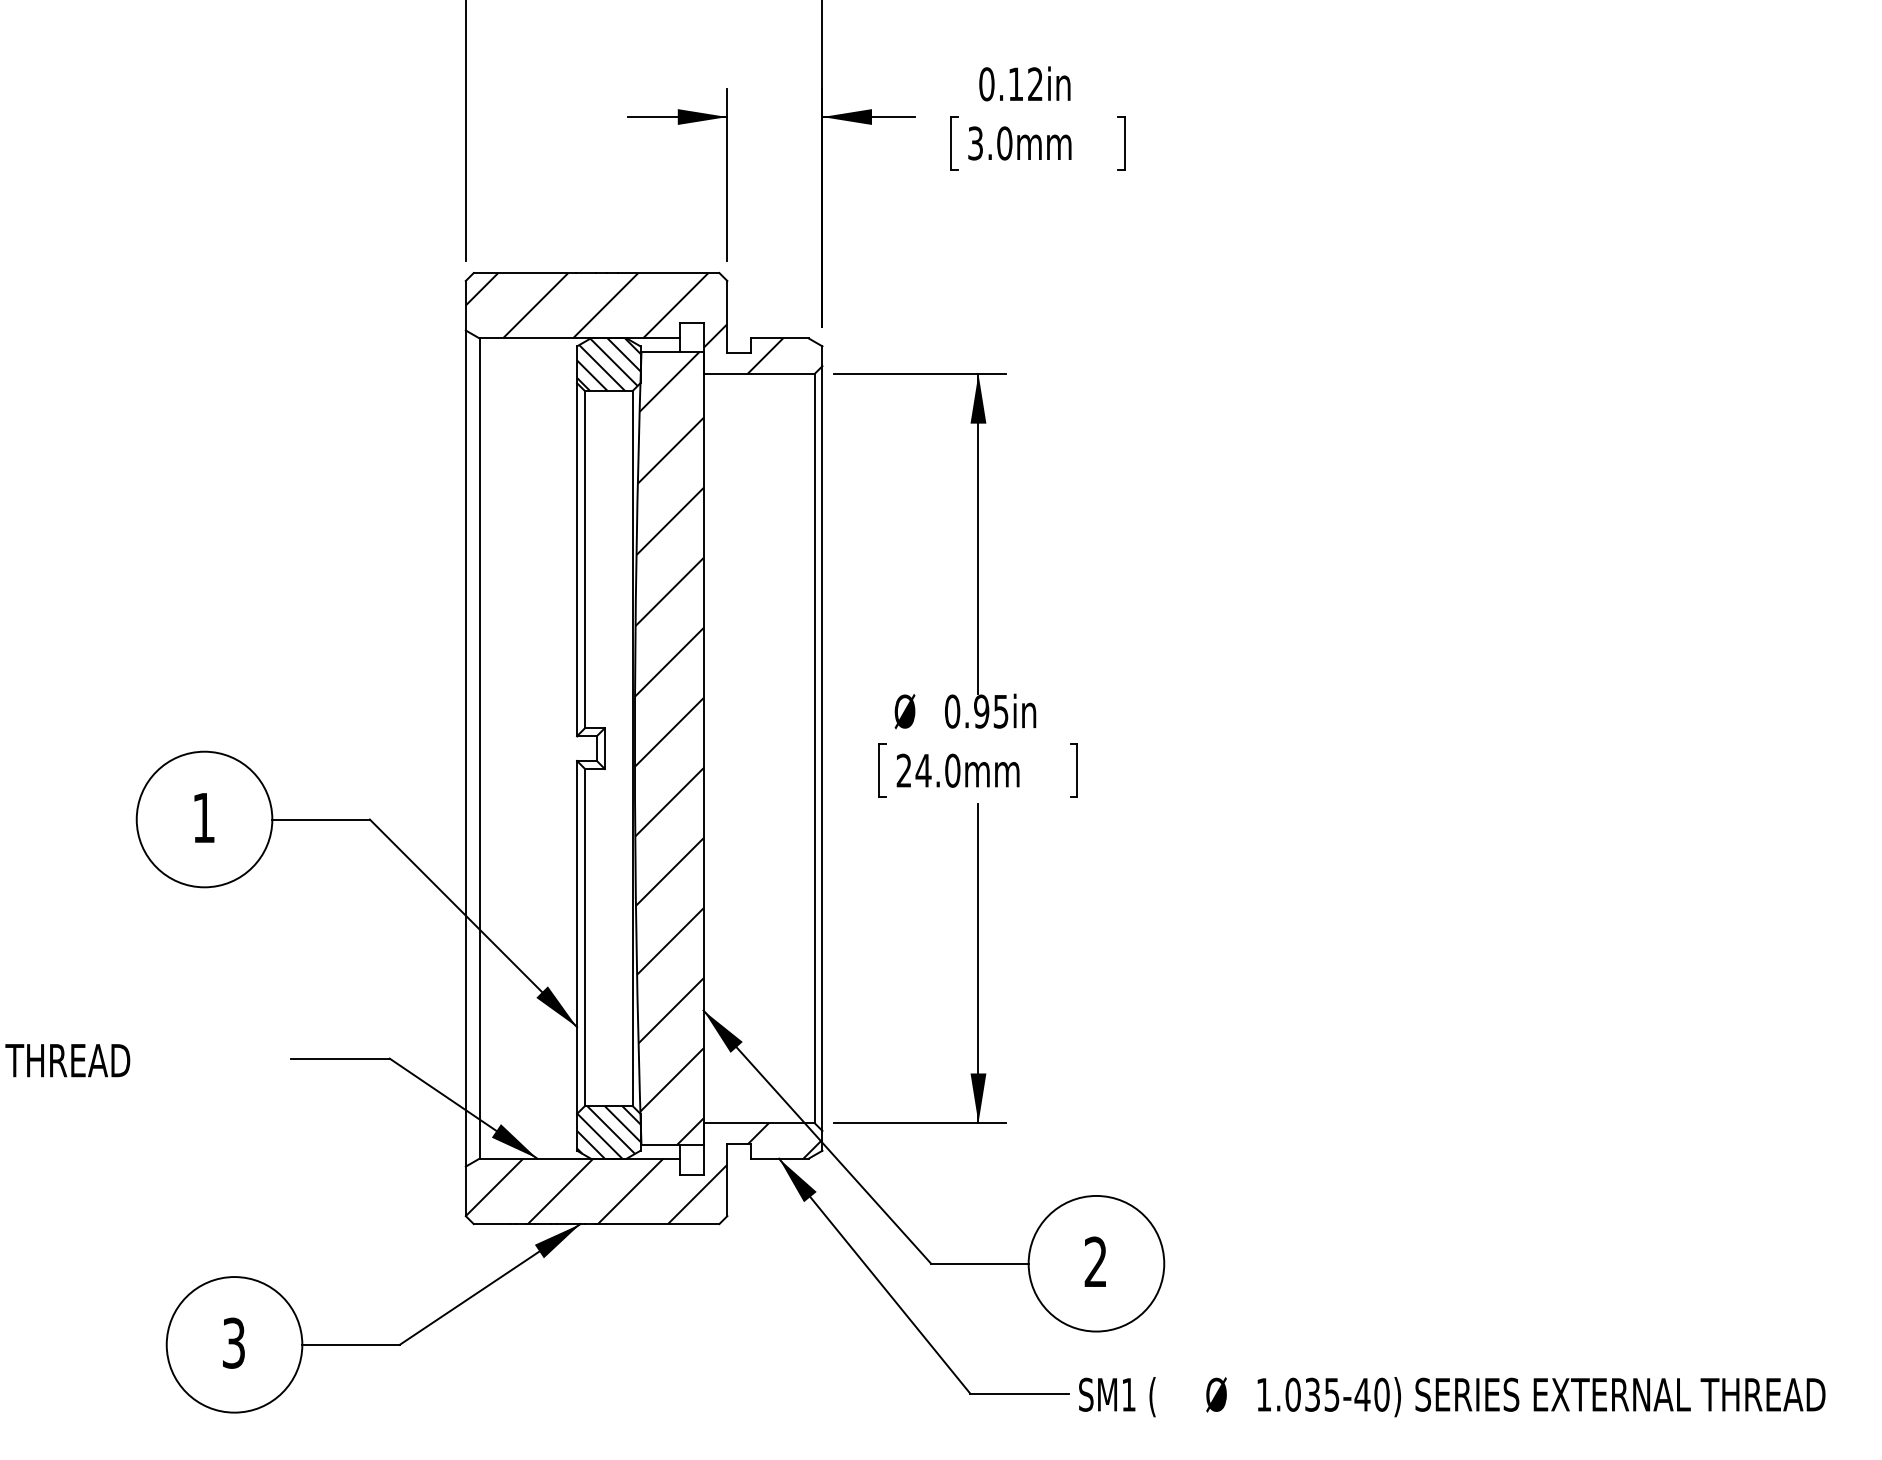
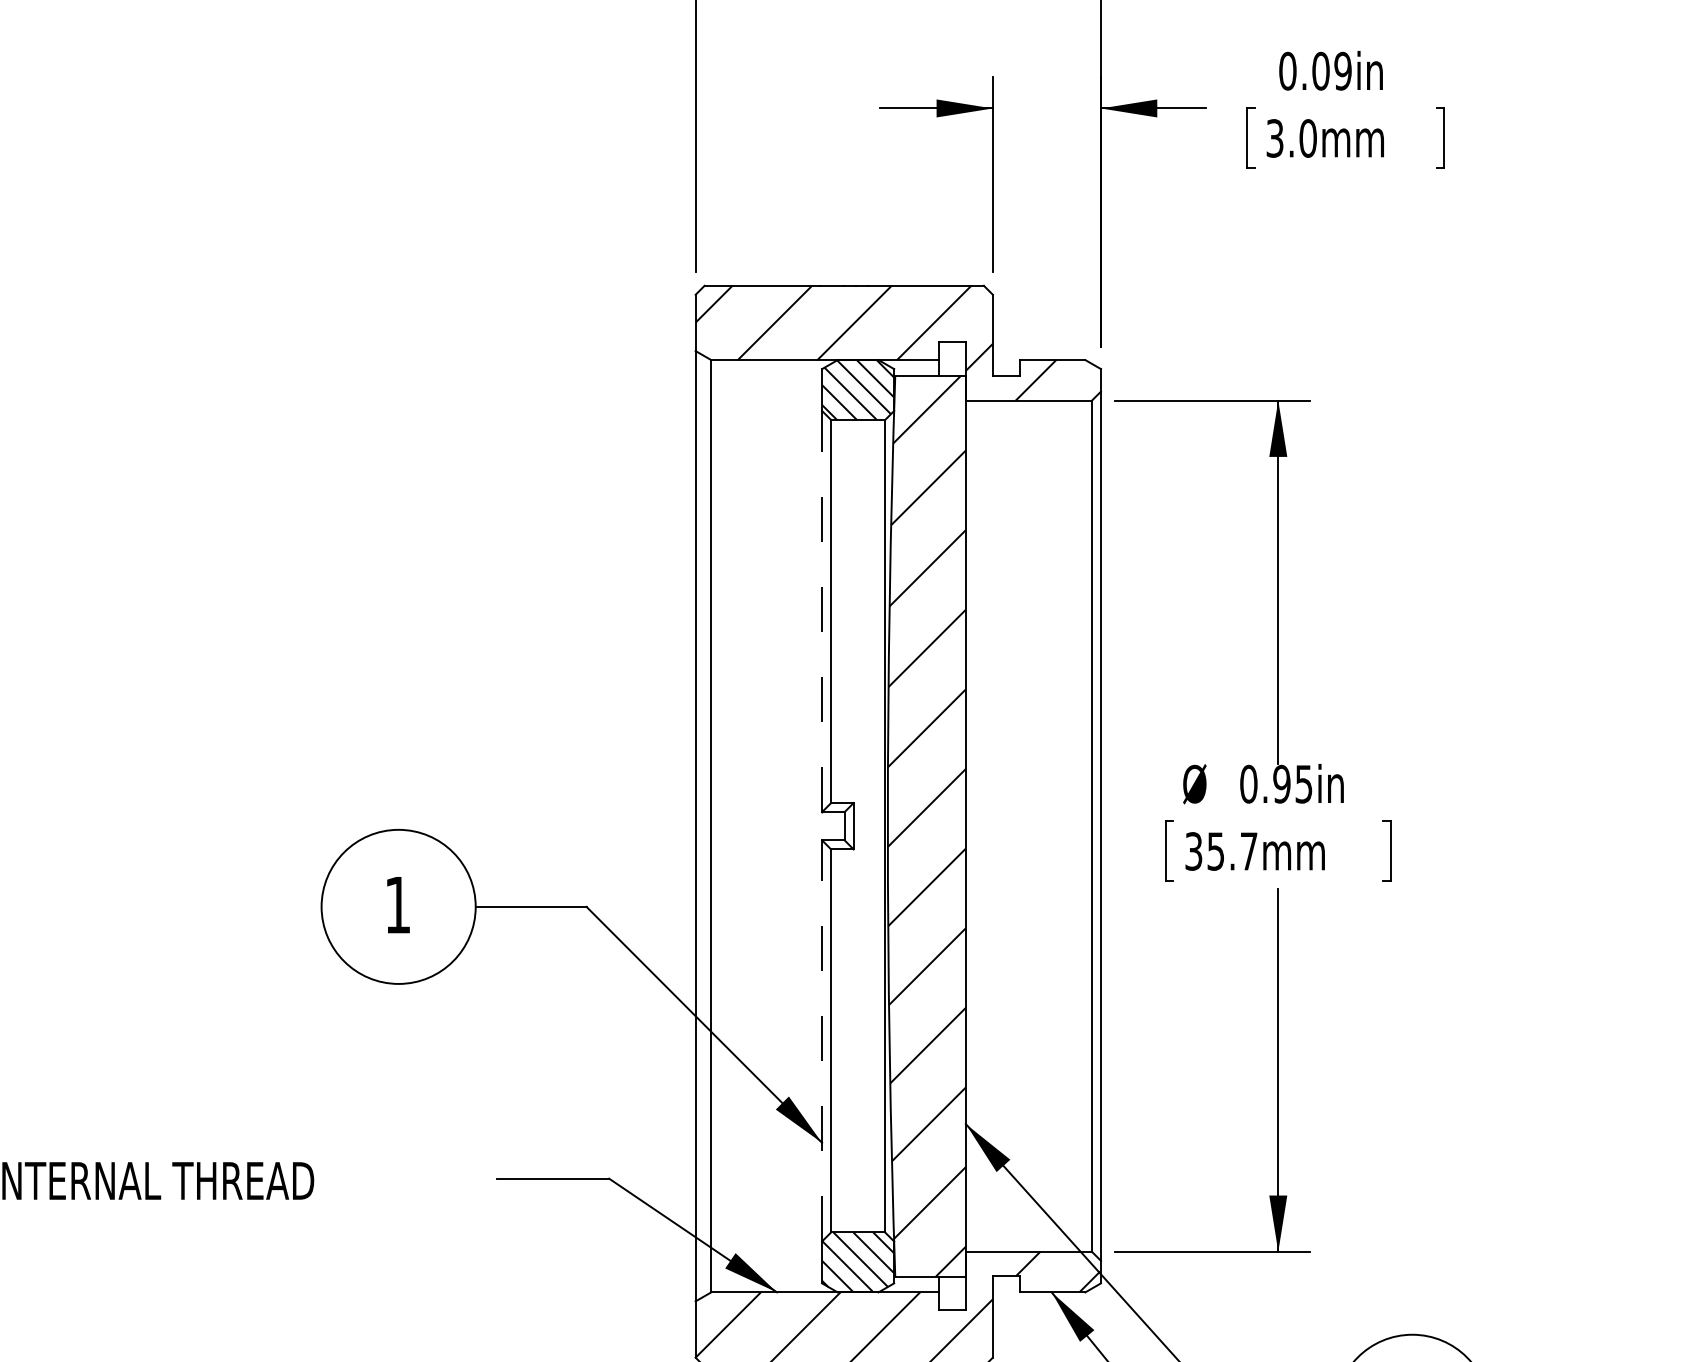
text: (1025, 84) -> (1331, 71), 0.12in -> 0.09in
line: (577, 559) -> (822, 611), solid -> dashed
text: (928, 770) -> (1221, 851), 24.0mm -> 35.7mm
line: (577, 936) -> (822, 1039), solid -> dashed

